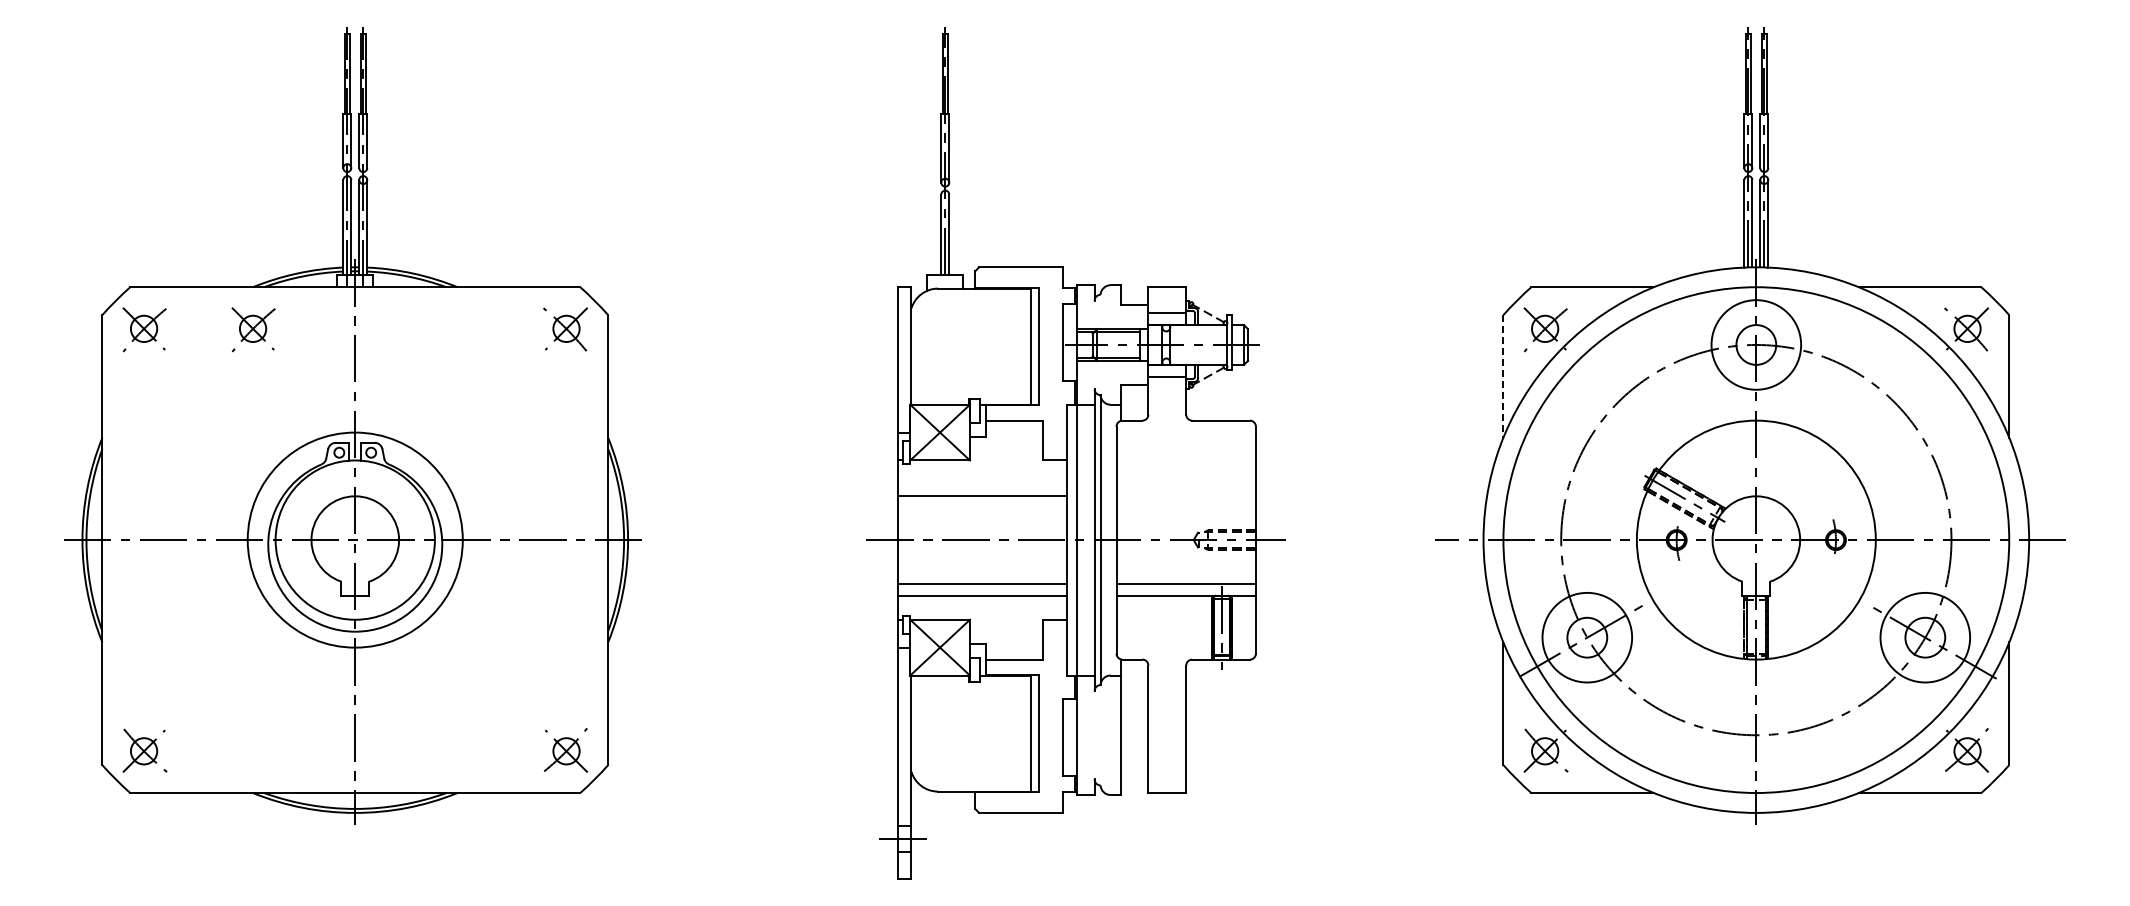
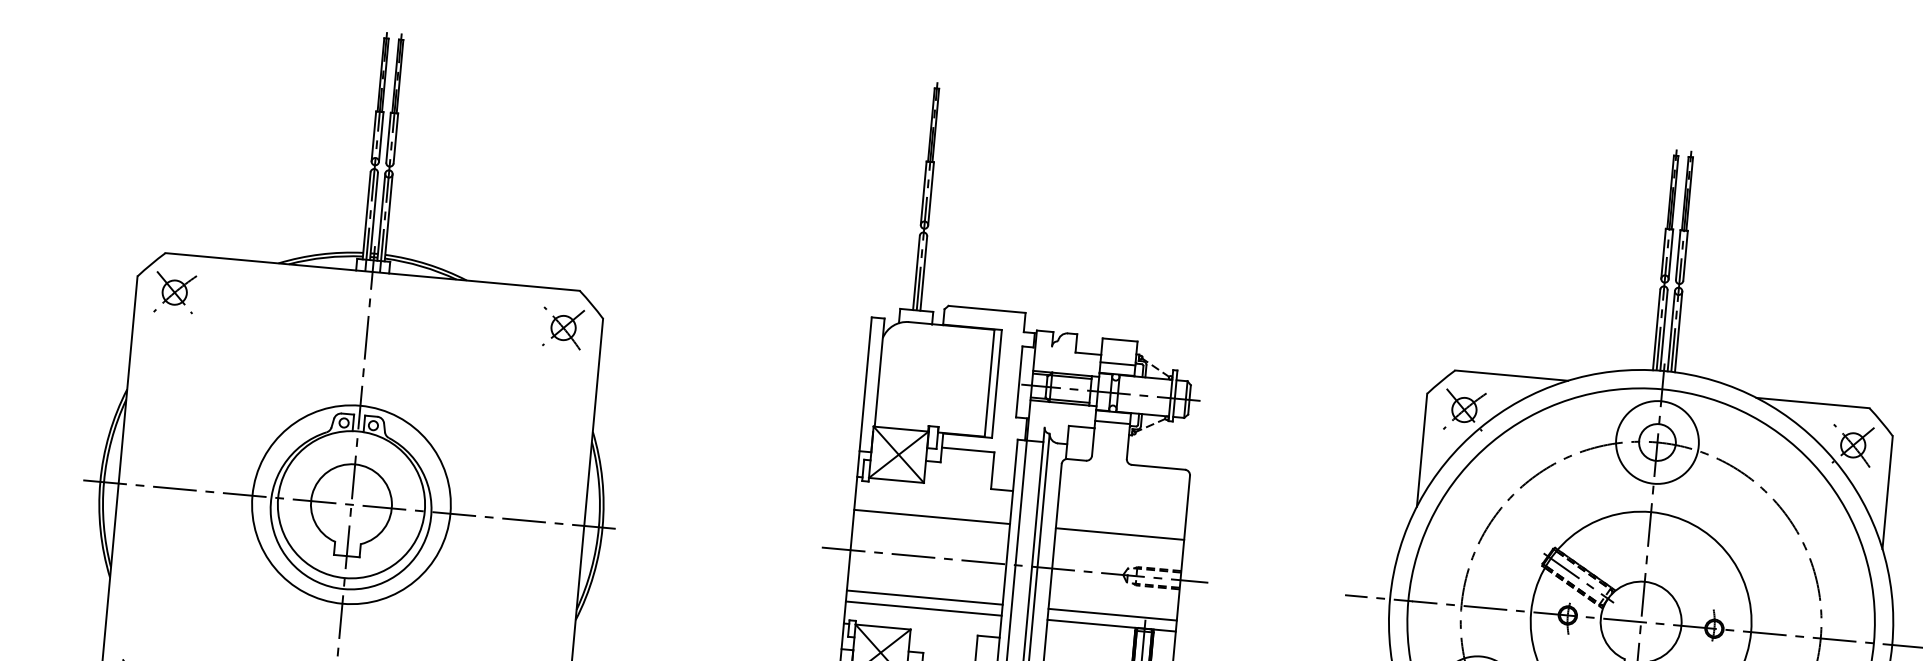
part: (253, 329) -> (275, 302), removed
line: (1503, 376) -> (1422, 450), dashed -> solid
line: (1185, 496) -> (1119, 534), added

